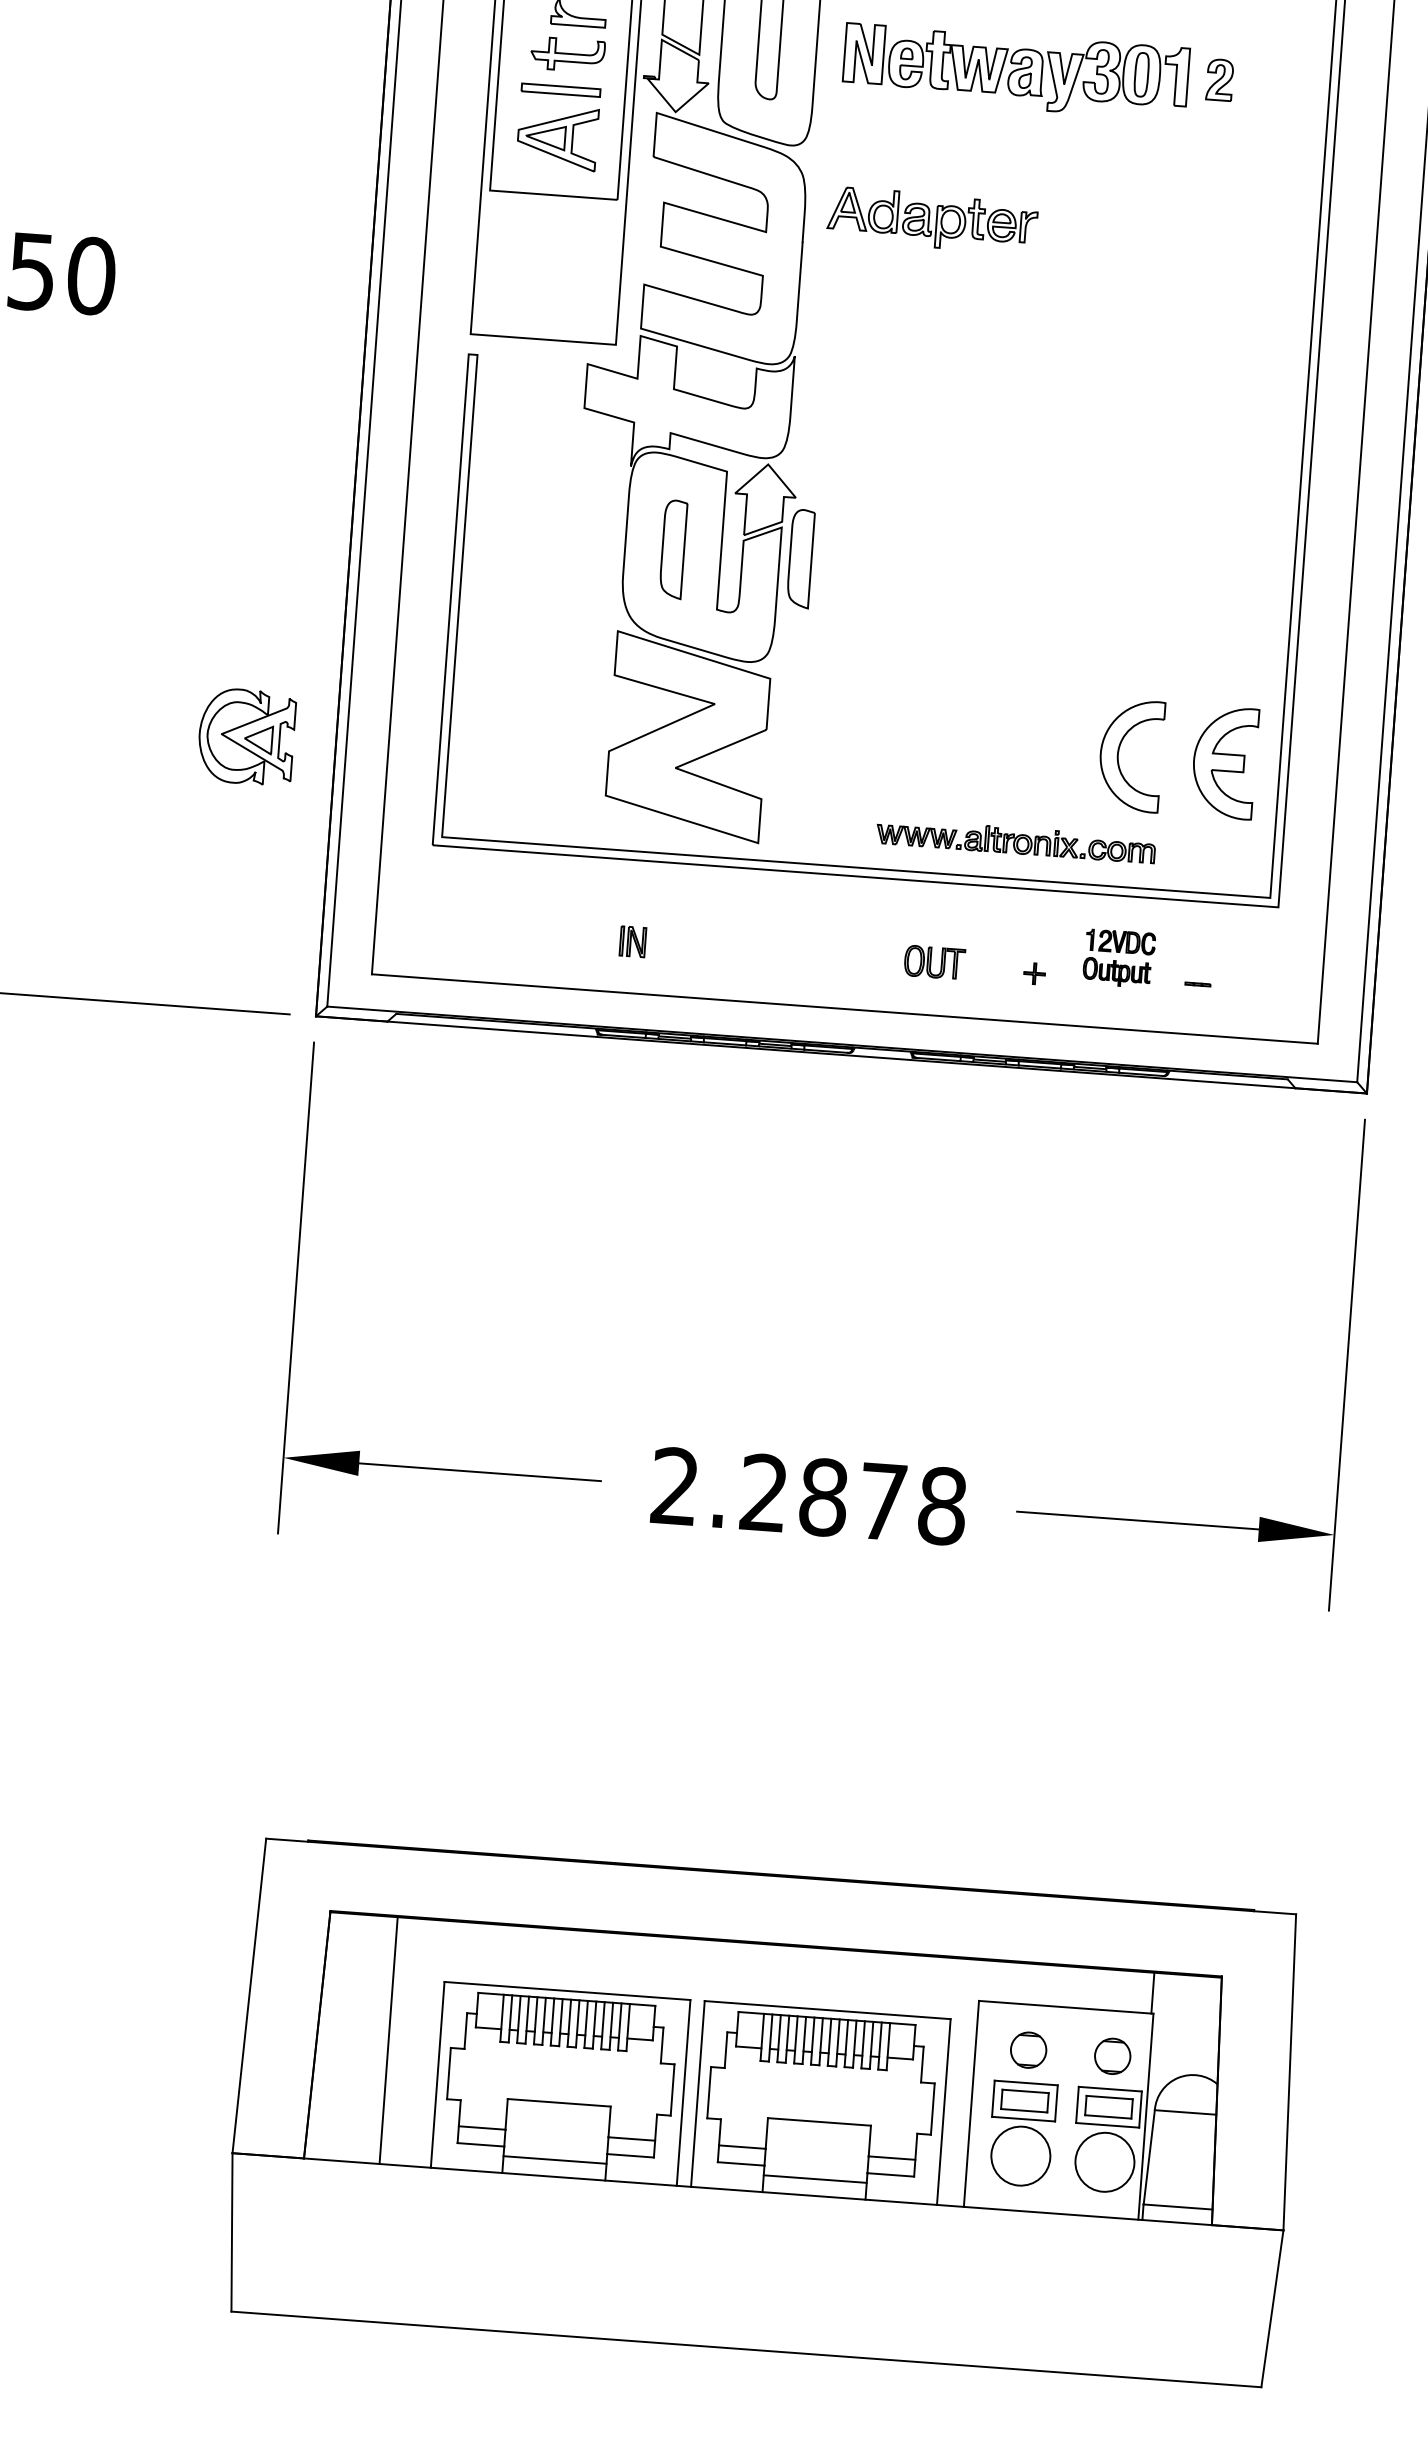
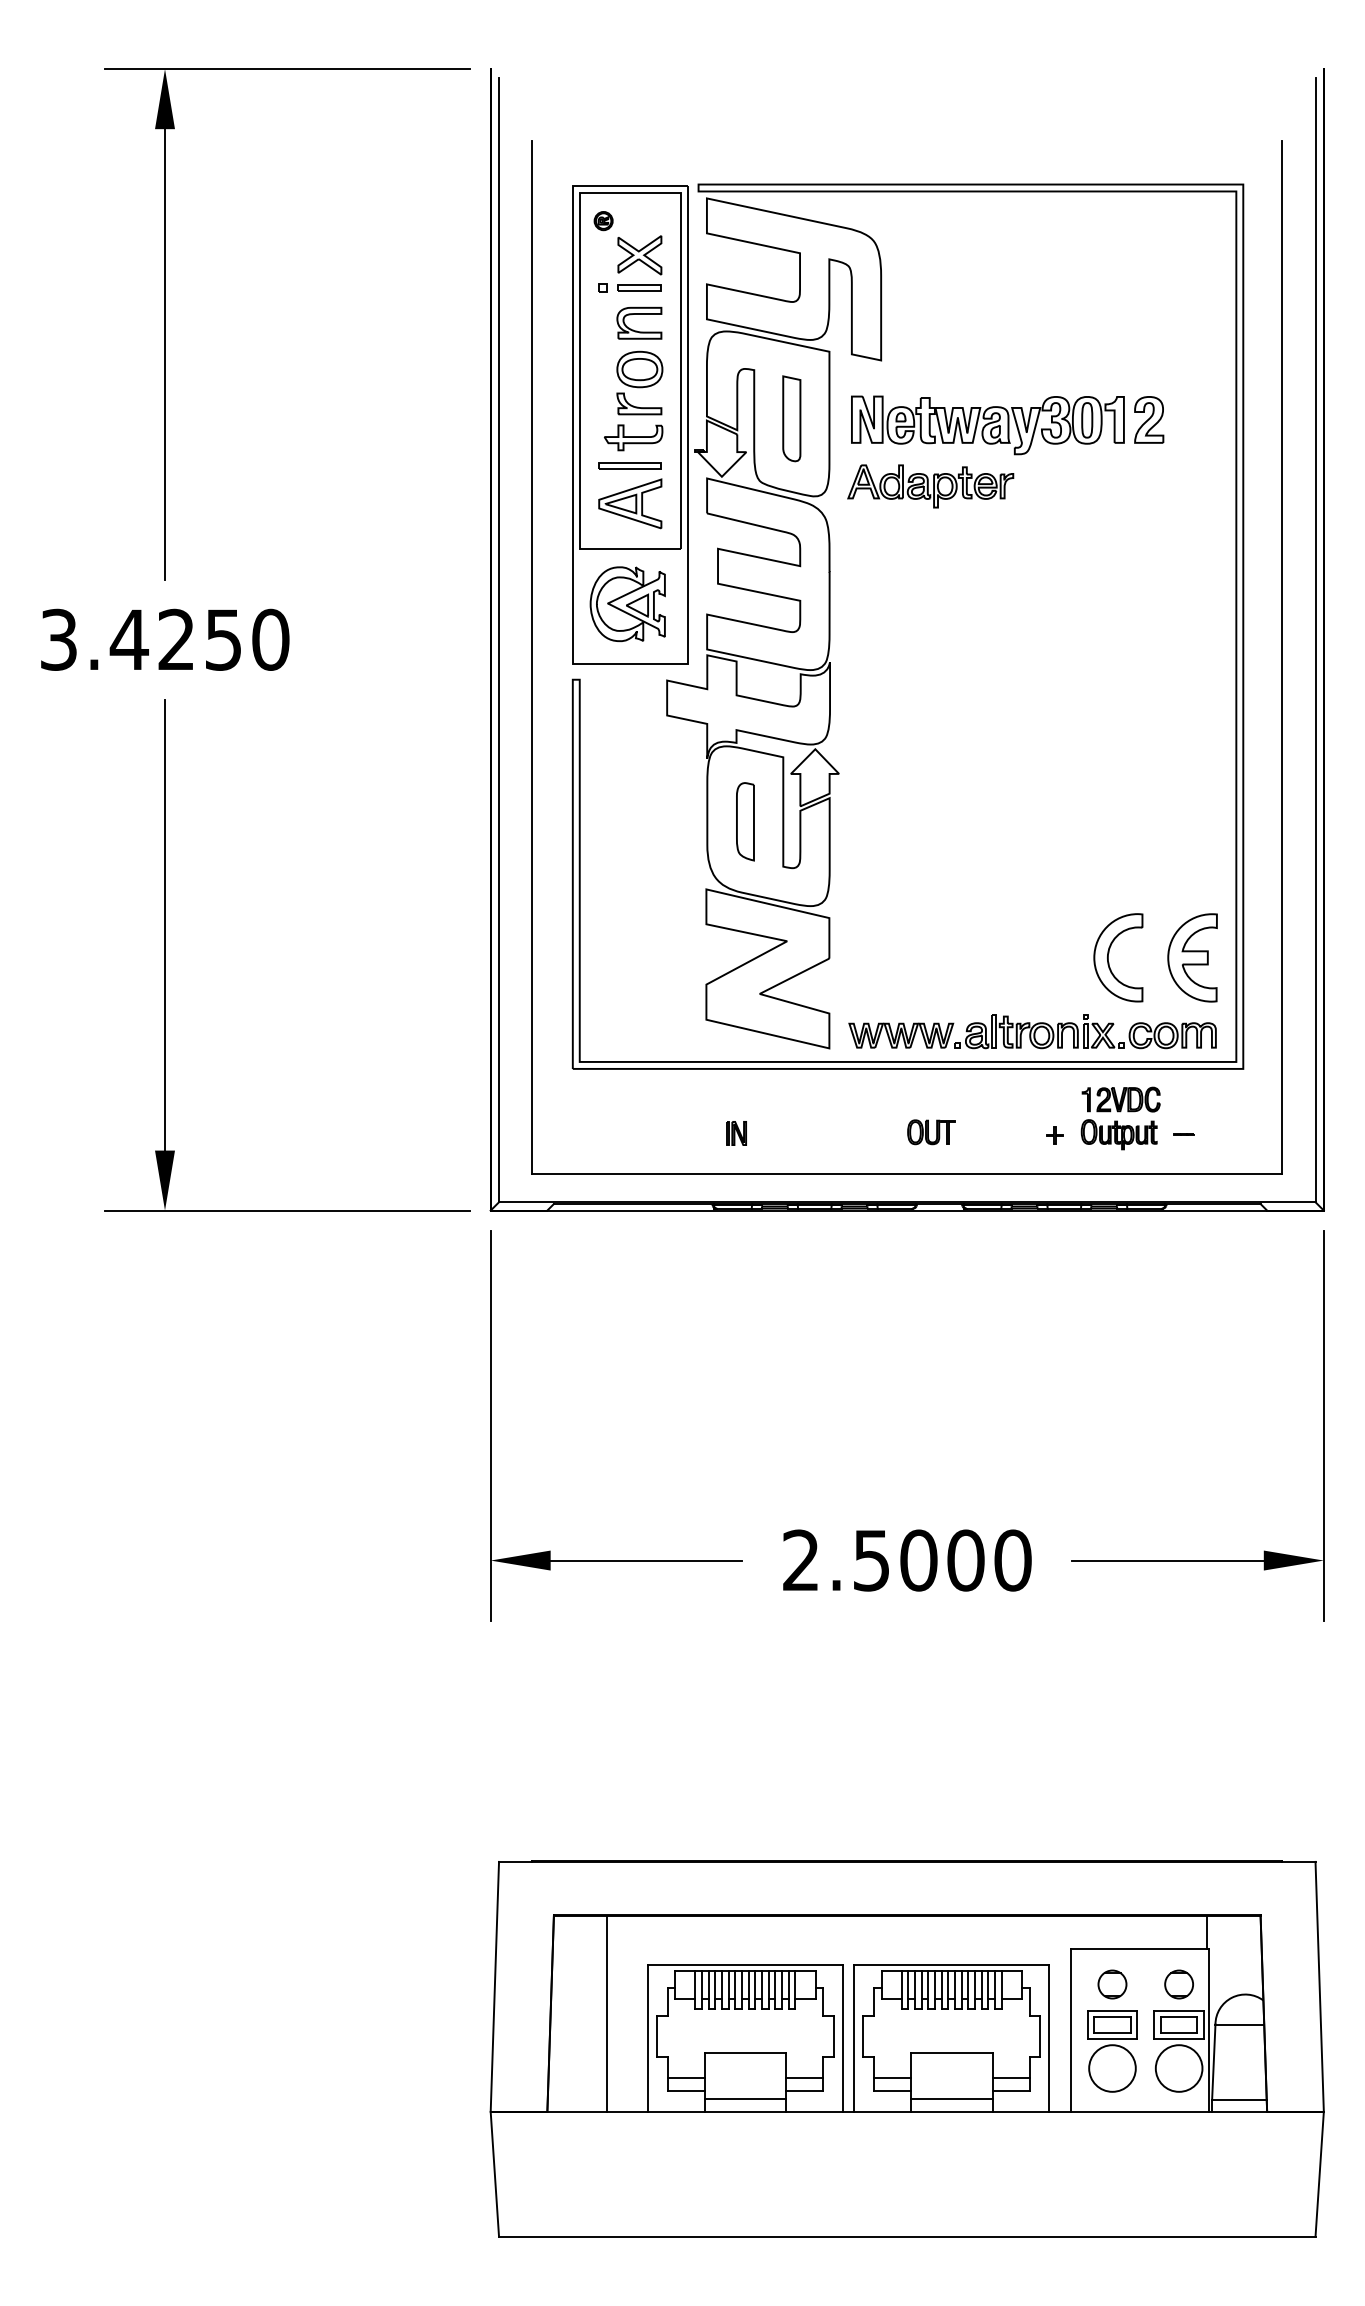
part: (1220, 79) -> (1149, 419), size x1.43
part: (932, 220) -> (930, 486), moved
part: (800, 558) -> (846, 821), removed
part: (246, 737) -> (627, 604), moved
part: (1016, 840) -> (1032, 1031), size x1.67
part: (1118, 958) -> (1120, 1118), size x1.43
part: (934, 962) -> (931, 1132), moved
text: (853, 1499) -> (942, 1560), 2.2878 -> 2.5000

